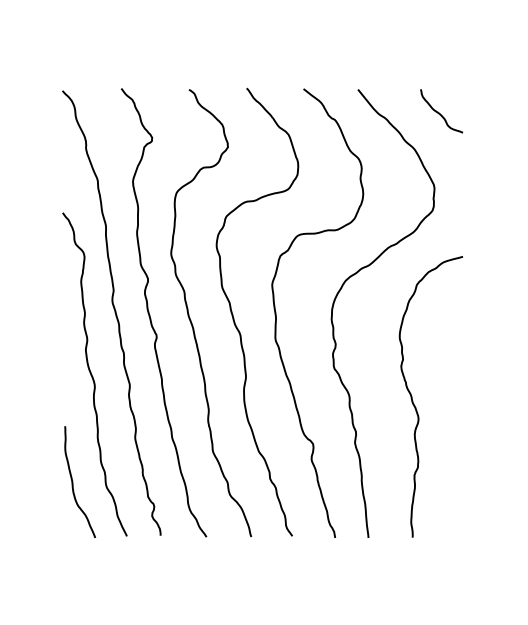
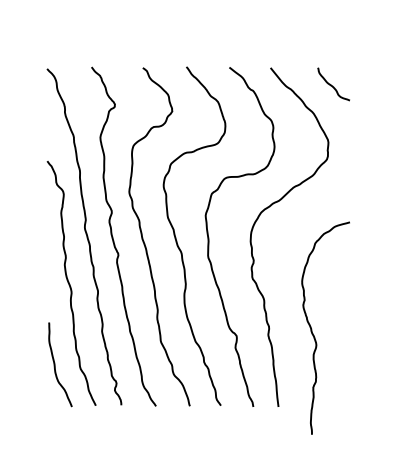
curve: (413, 398) -> (312, 329), moved

